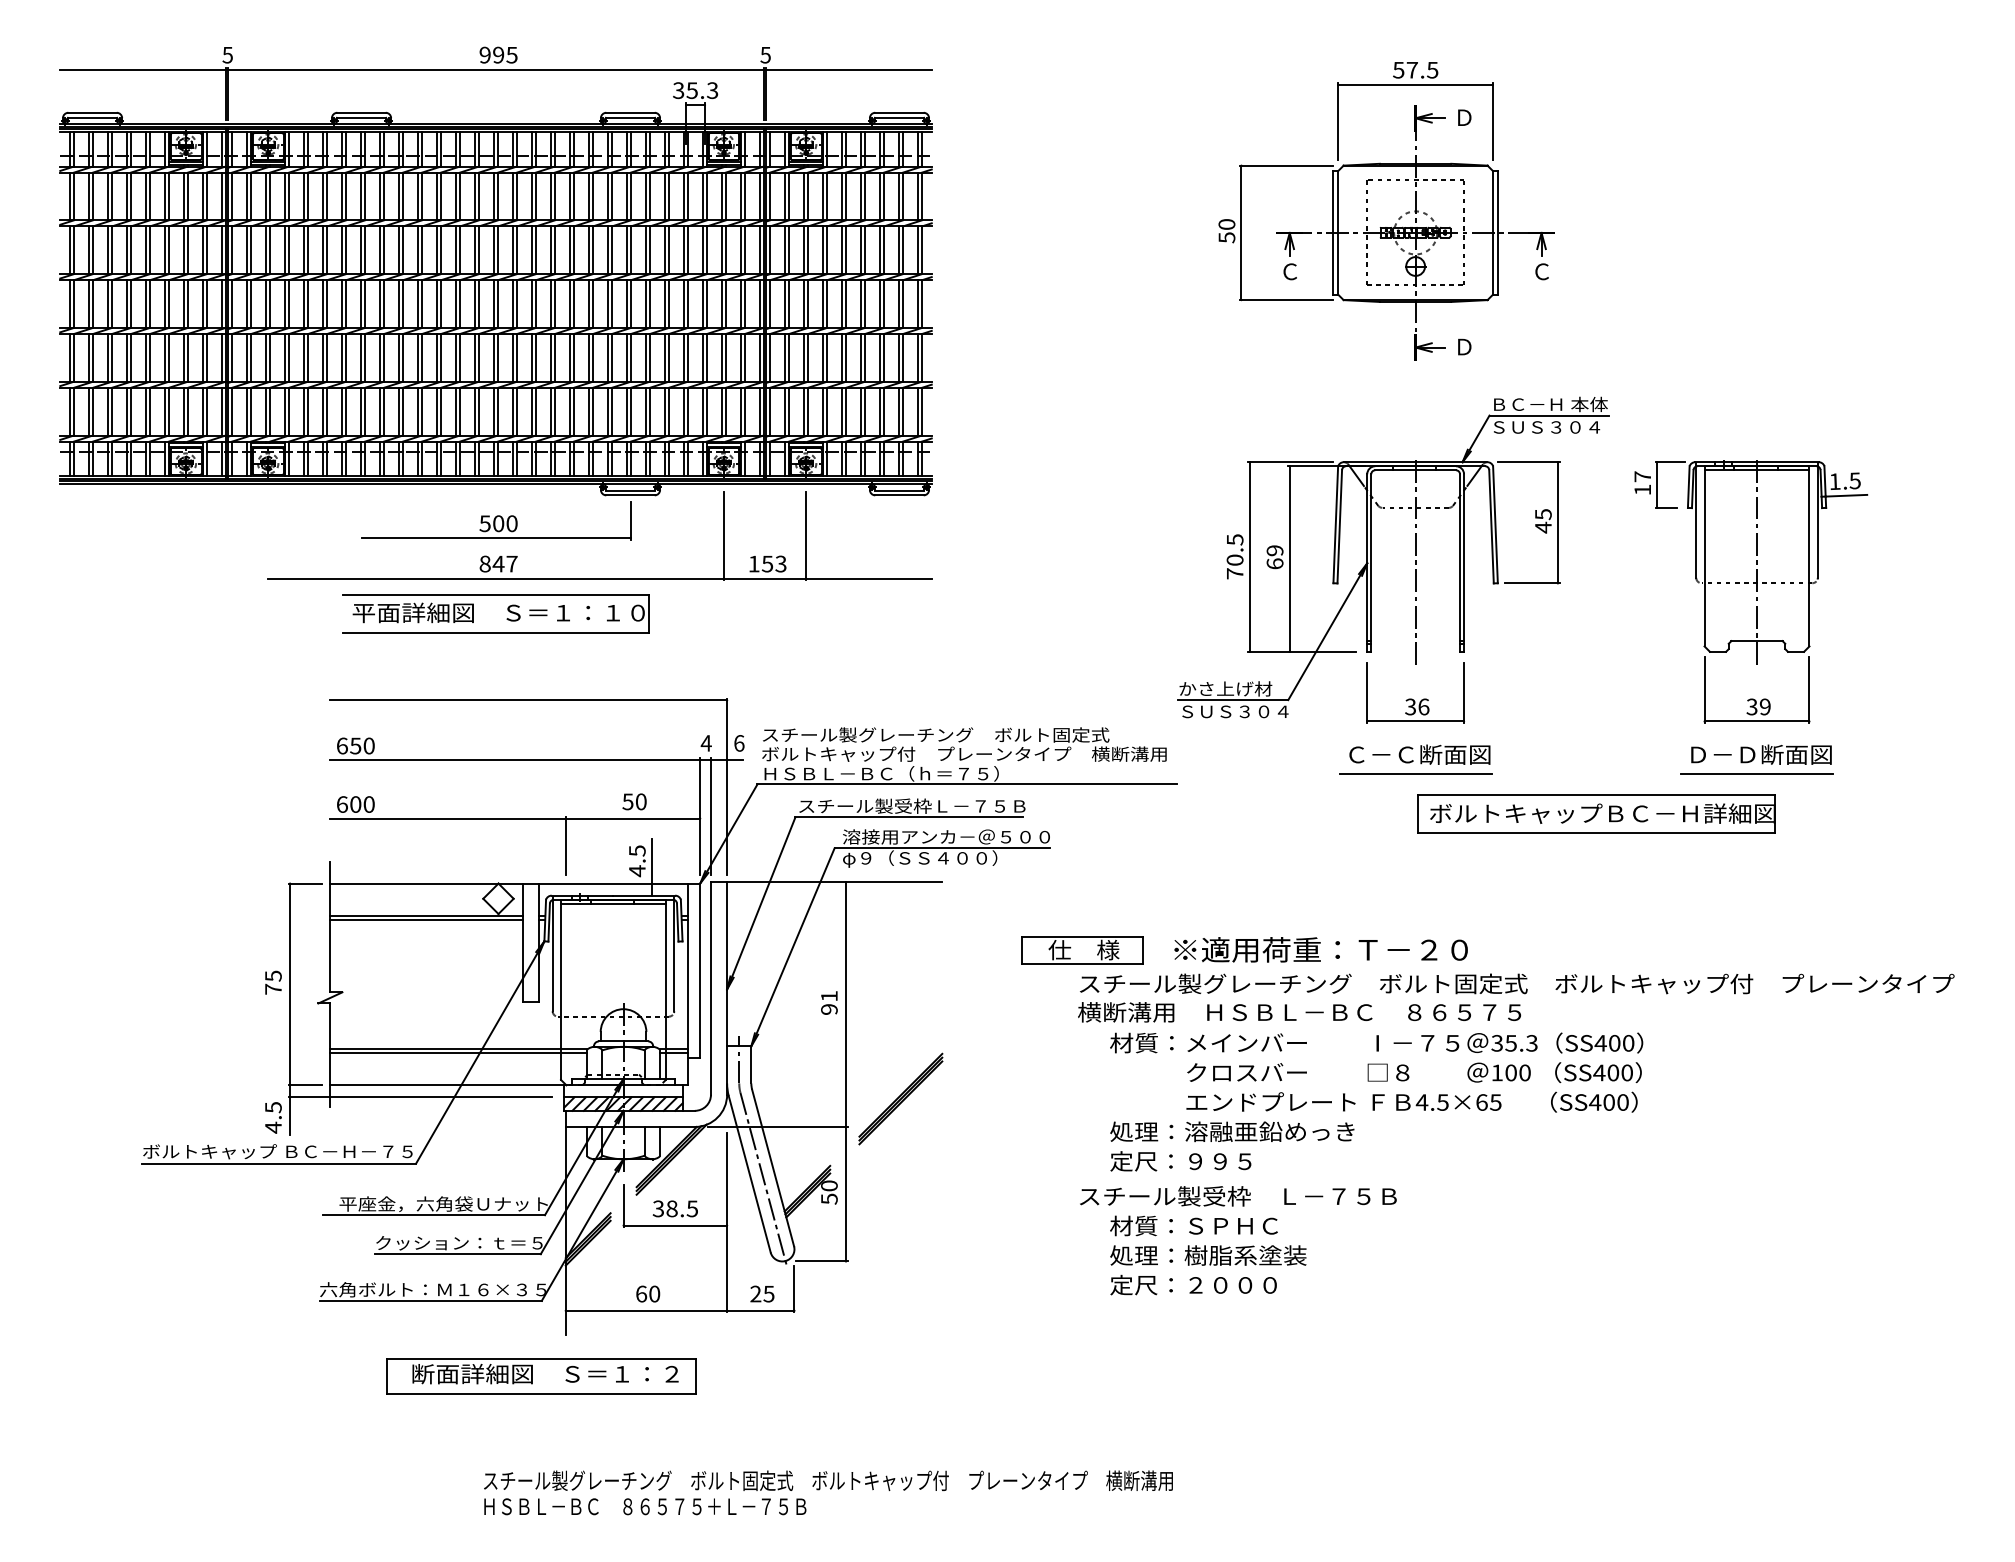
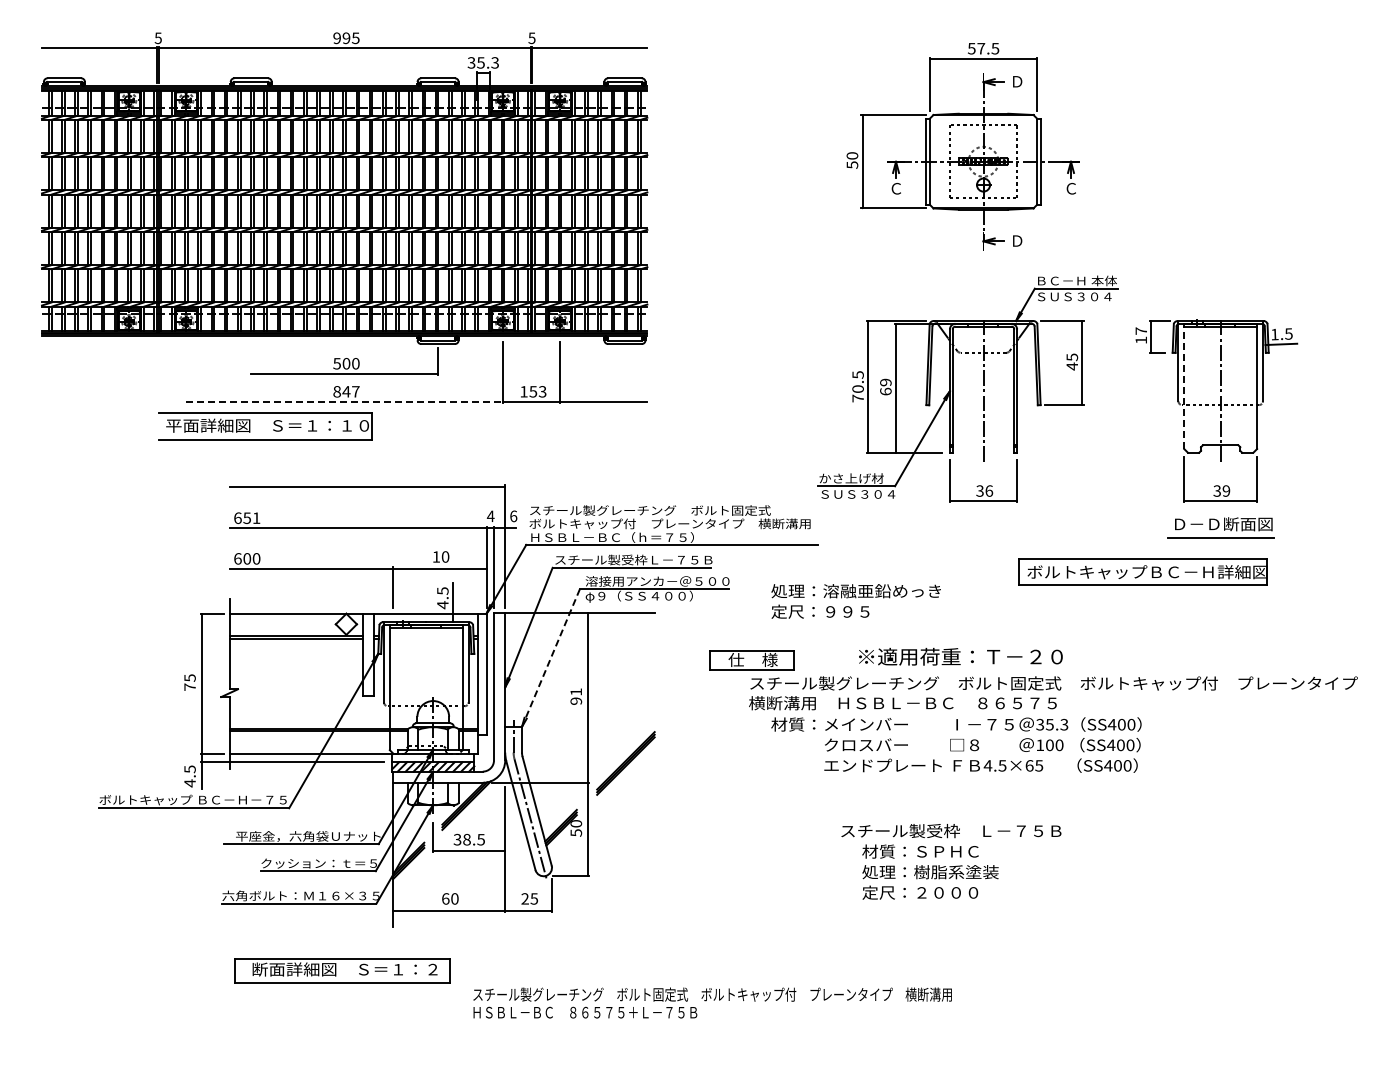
line: (1704, 556) -> (1184, 386), solid -> dashed
line: (497, 578) -> (345, 401), solid -> dashed
part: (507, 609) -> (273, 423), moved
text: (369, 746) -> (256, 518), 650 -> 651
part: (1415, 759) -> (983, 527), removed
text: (628, 801) -> (436, 556), 50 -> 10
part: (1595, 812) -> (1142, 571), moved
line: (792, 946) -> (550, 657), solid -> dashed
text: (1320, 949) -> (960, 656), moved
text: (1231, 1146) -> (855, 601), moved
text: (1238, 1240) -> (951, 861), moved
part: (541, 1375) -> (342, 970), moved
text: (828, 1492) -> (712, 1002), moved

